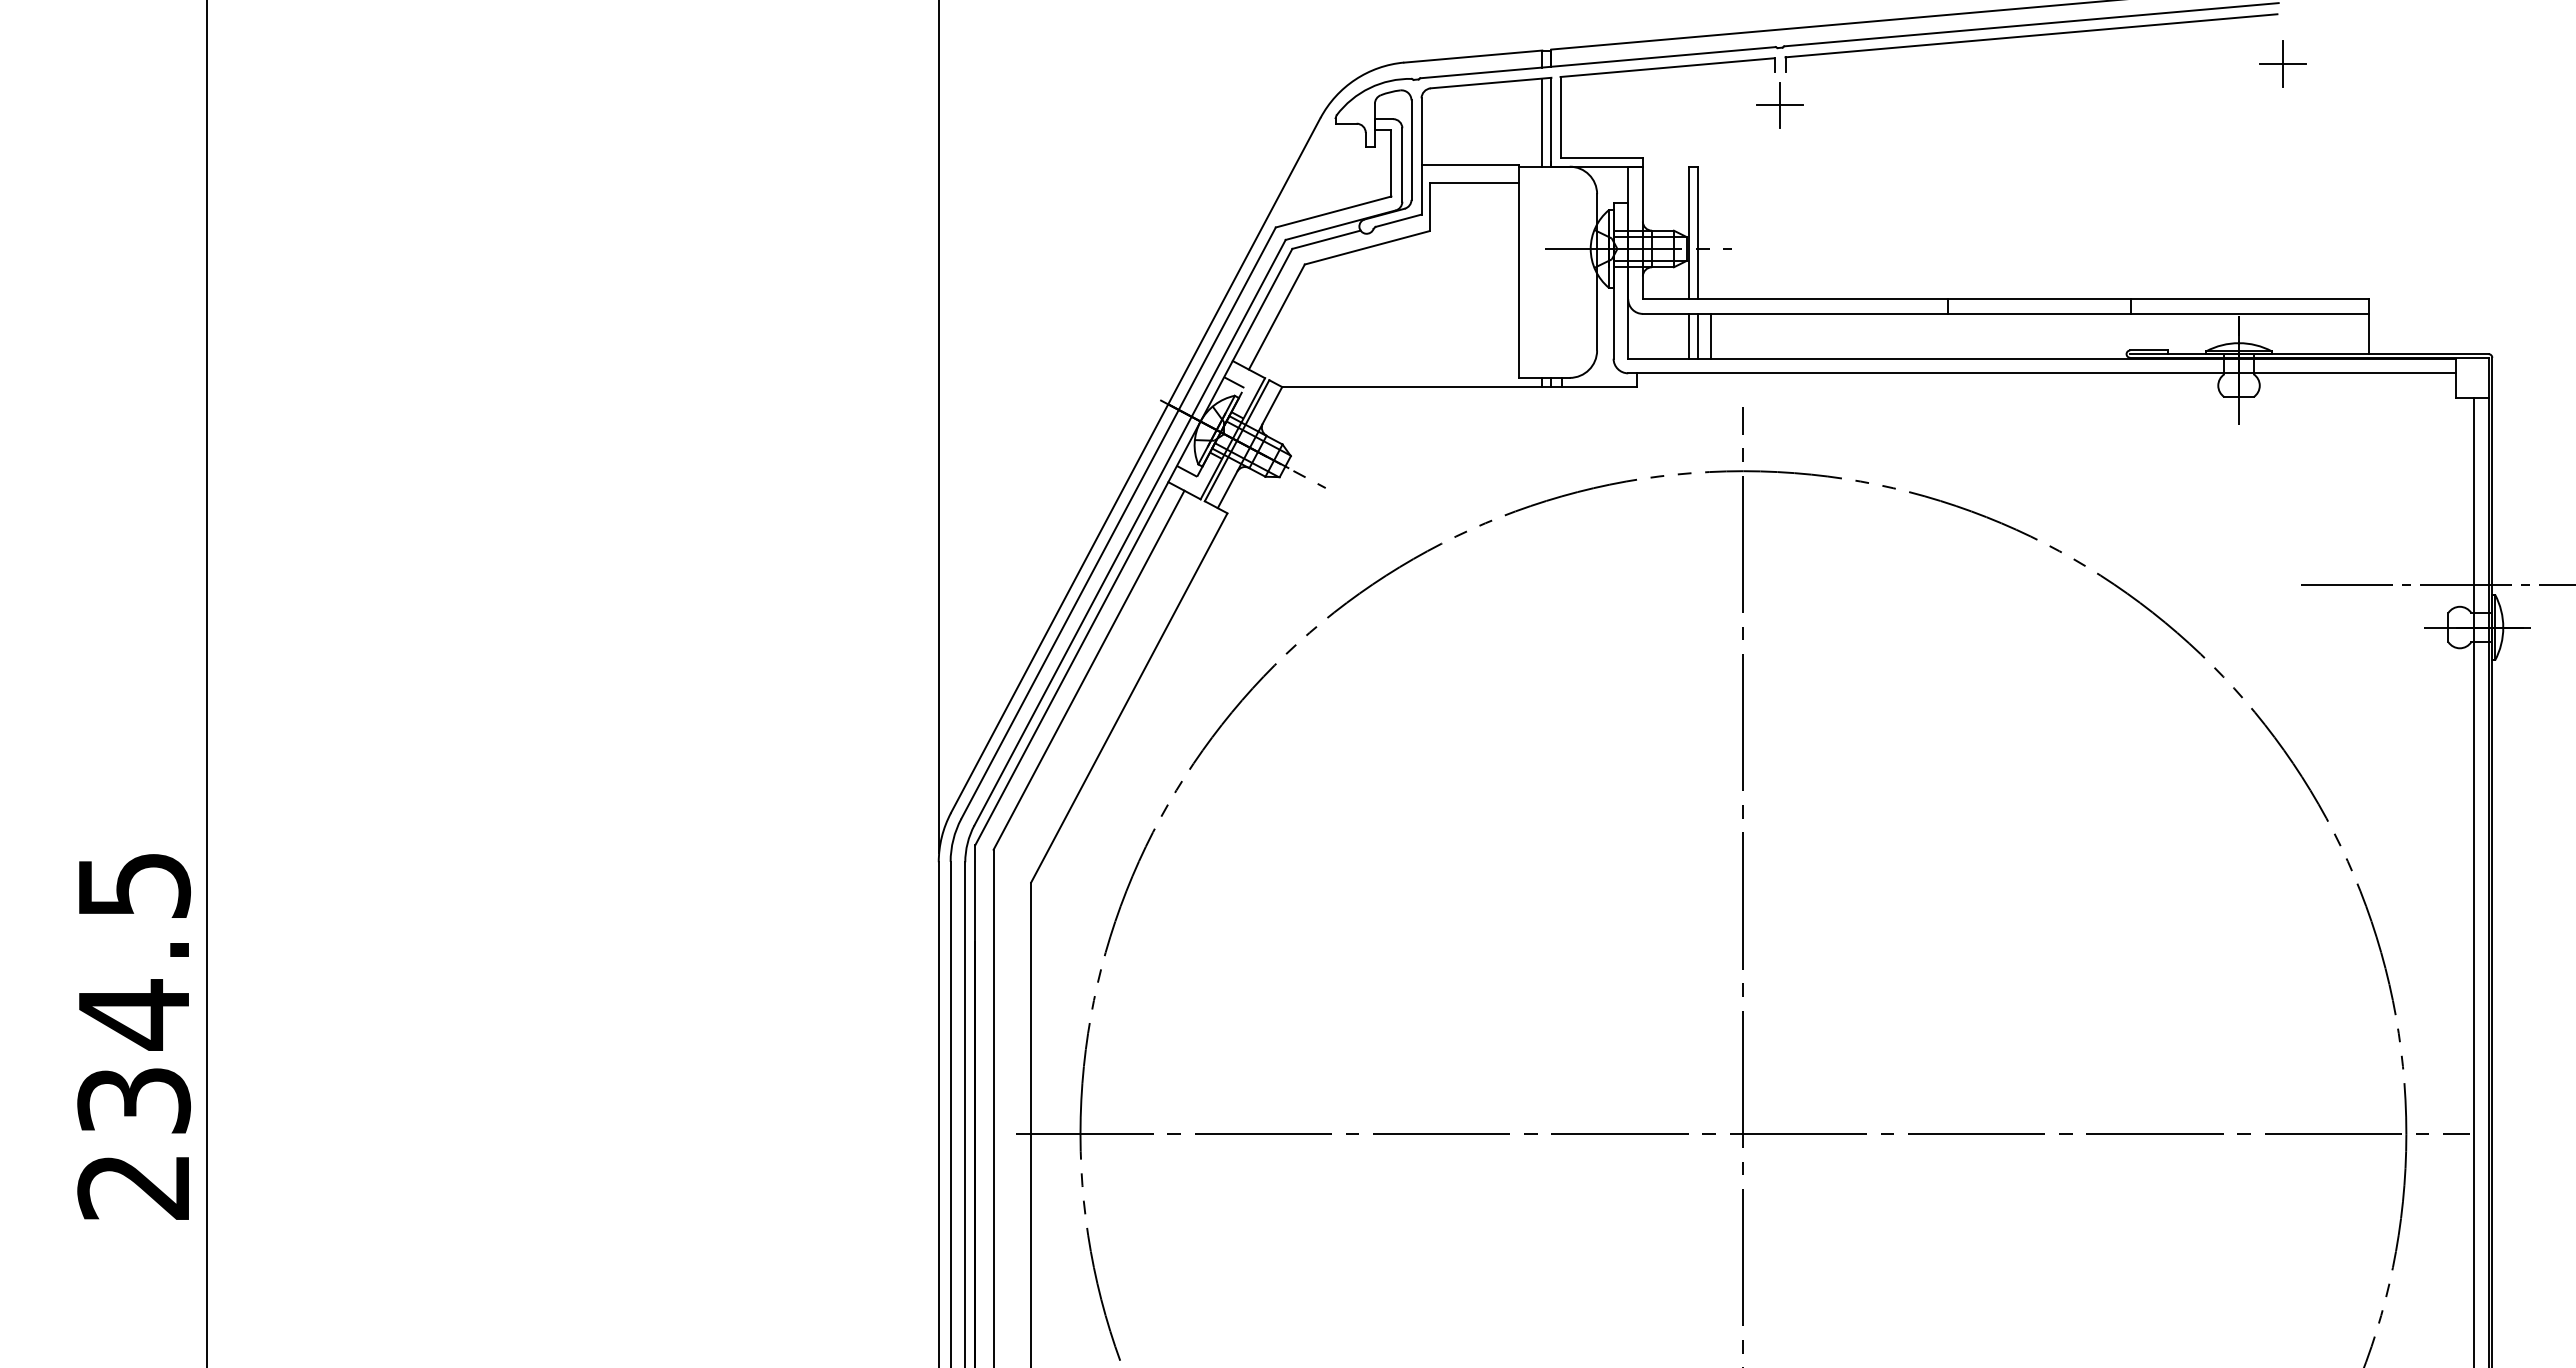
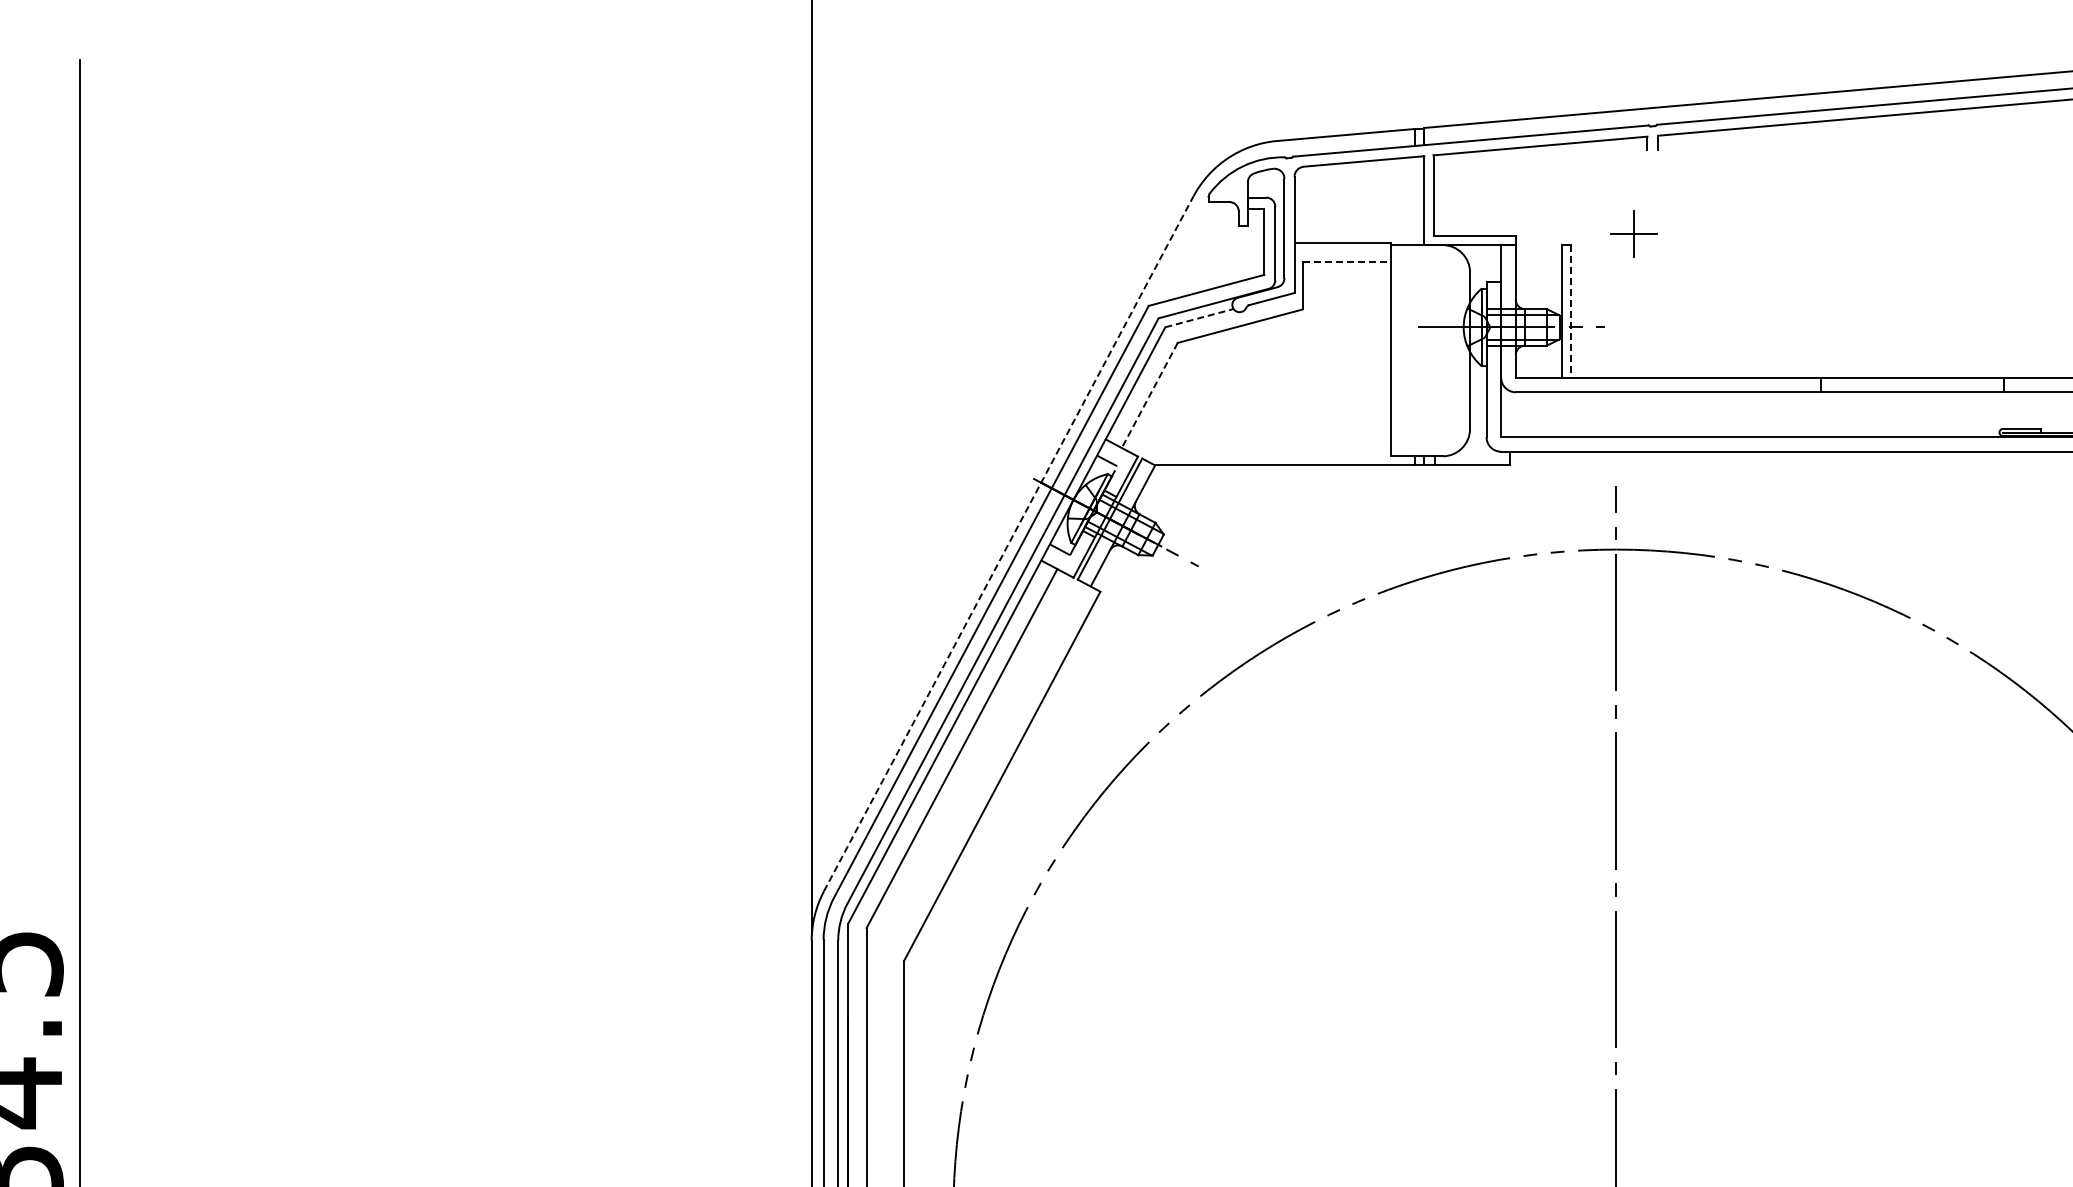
part: (1779, 105) -> (1633, 233), moved
line: (1542, 122) -> (1415, 200), removed
line: (1474, 183) -> (1347, 261), solid -> dashed
line: (1697, 233) -> (1570, 311), solid -> dashed
line: (1327, 239) -> (1200, 317), solid -> dashed
line: (1276, 317) -> (1149, 395), solid -> dashed
line: (1688, 335) -> (1561, 413), removed
line: (1697, 335) -> (1570, 413), removed
line: (1710, 335) -> (1583, 413), removed
line: (1135, 465) -> (1008, 543), solid -> dashed

